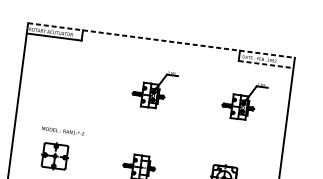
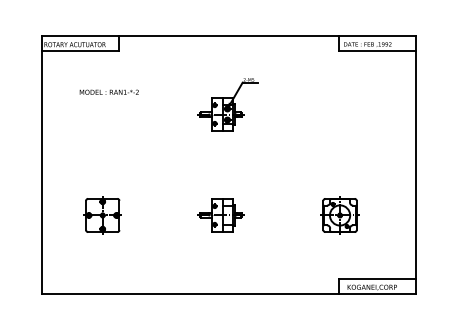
line: (161, 40) -> (229, 36), dashed -> solid
line: (265, 64) -> (377, 50), dashed -> solid
part: (243, 100) -> (353, 104), removed
text: (62, 130) -> (108, 91), moved

